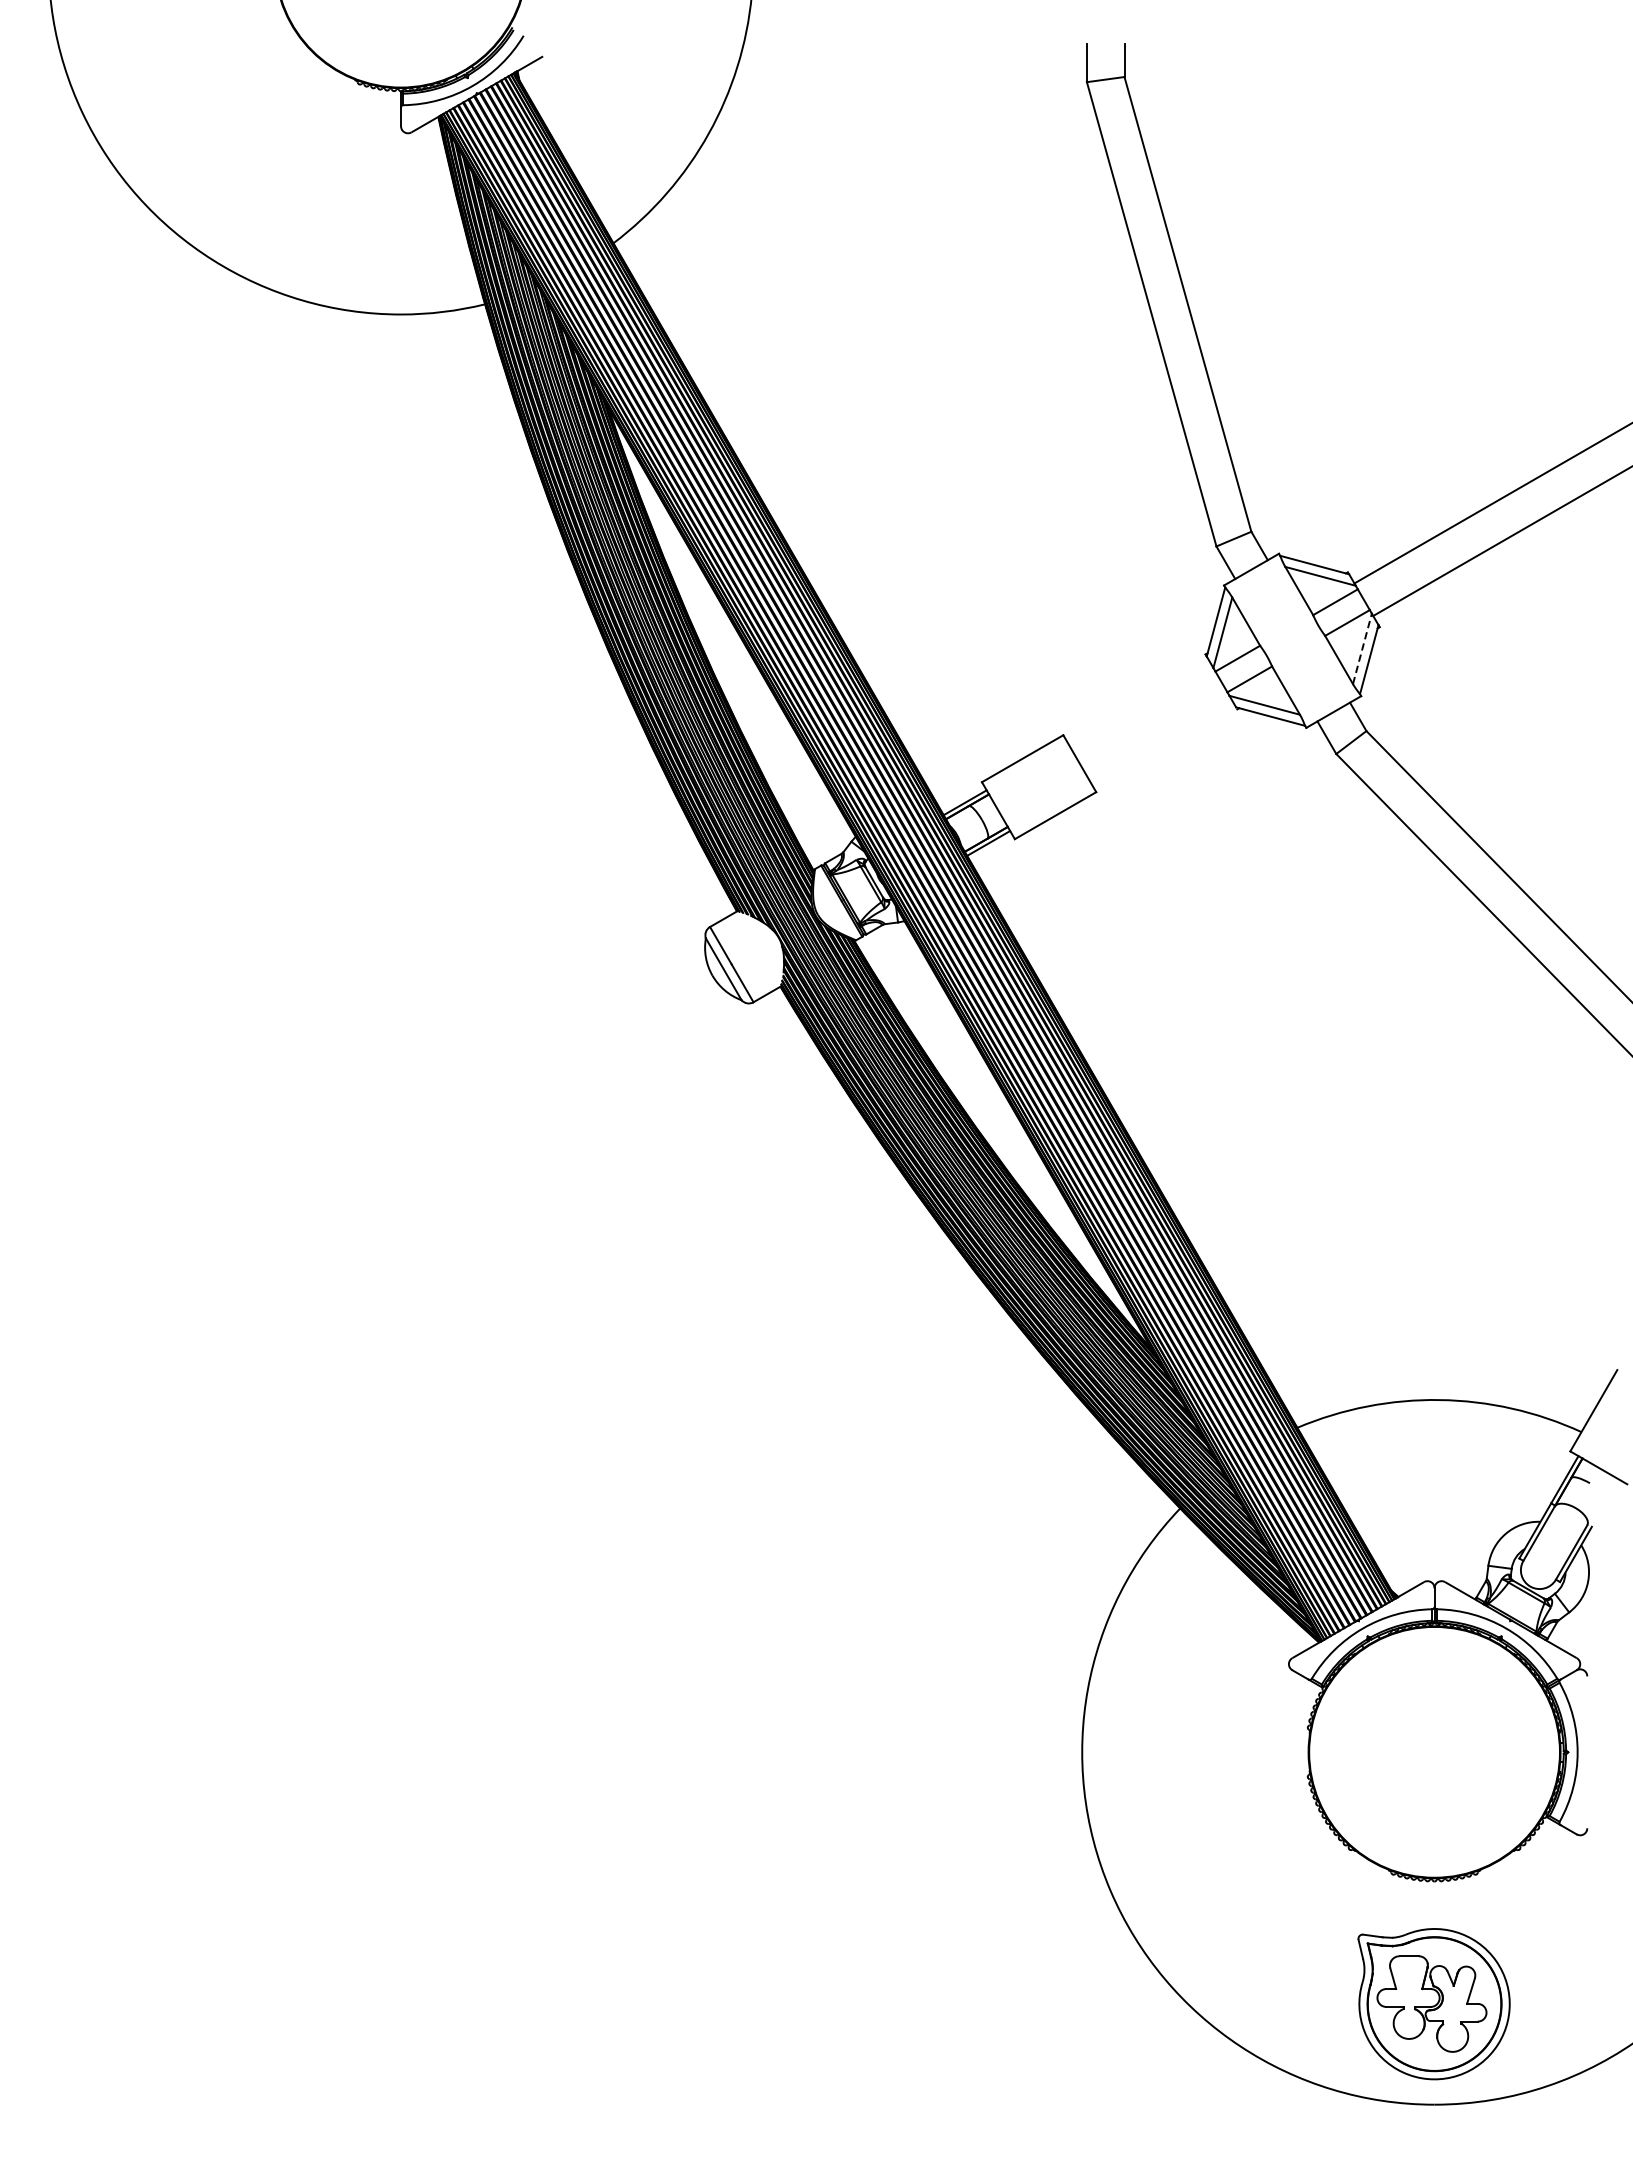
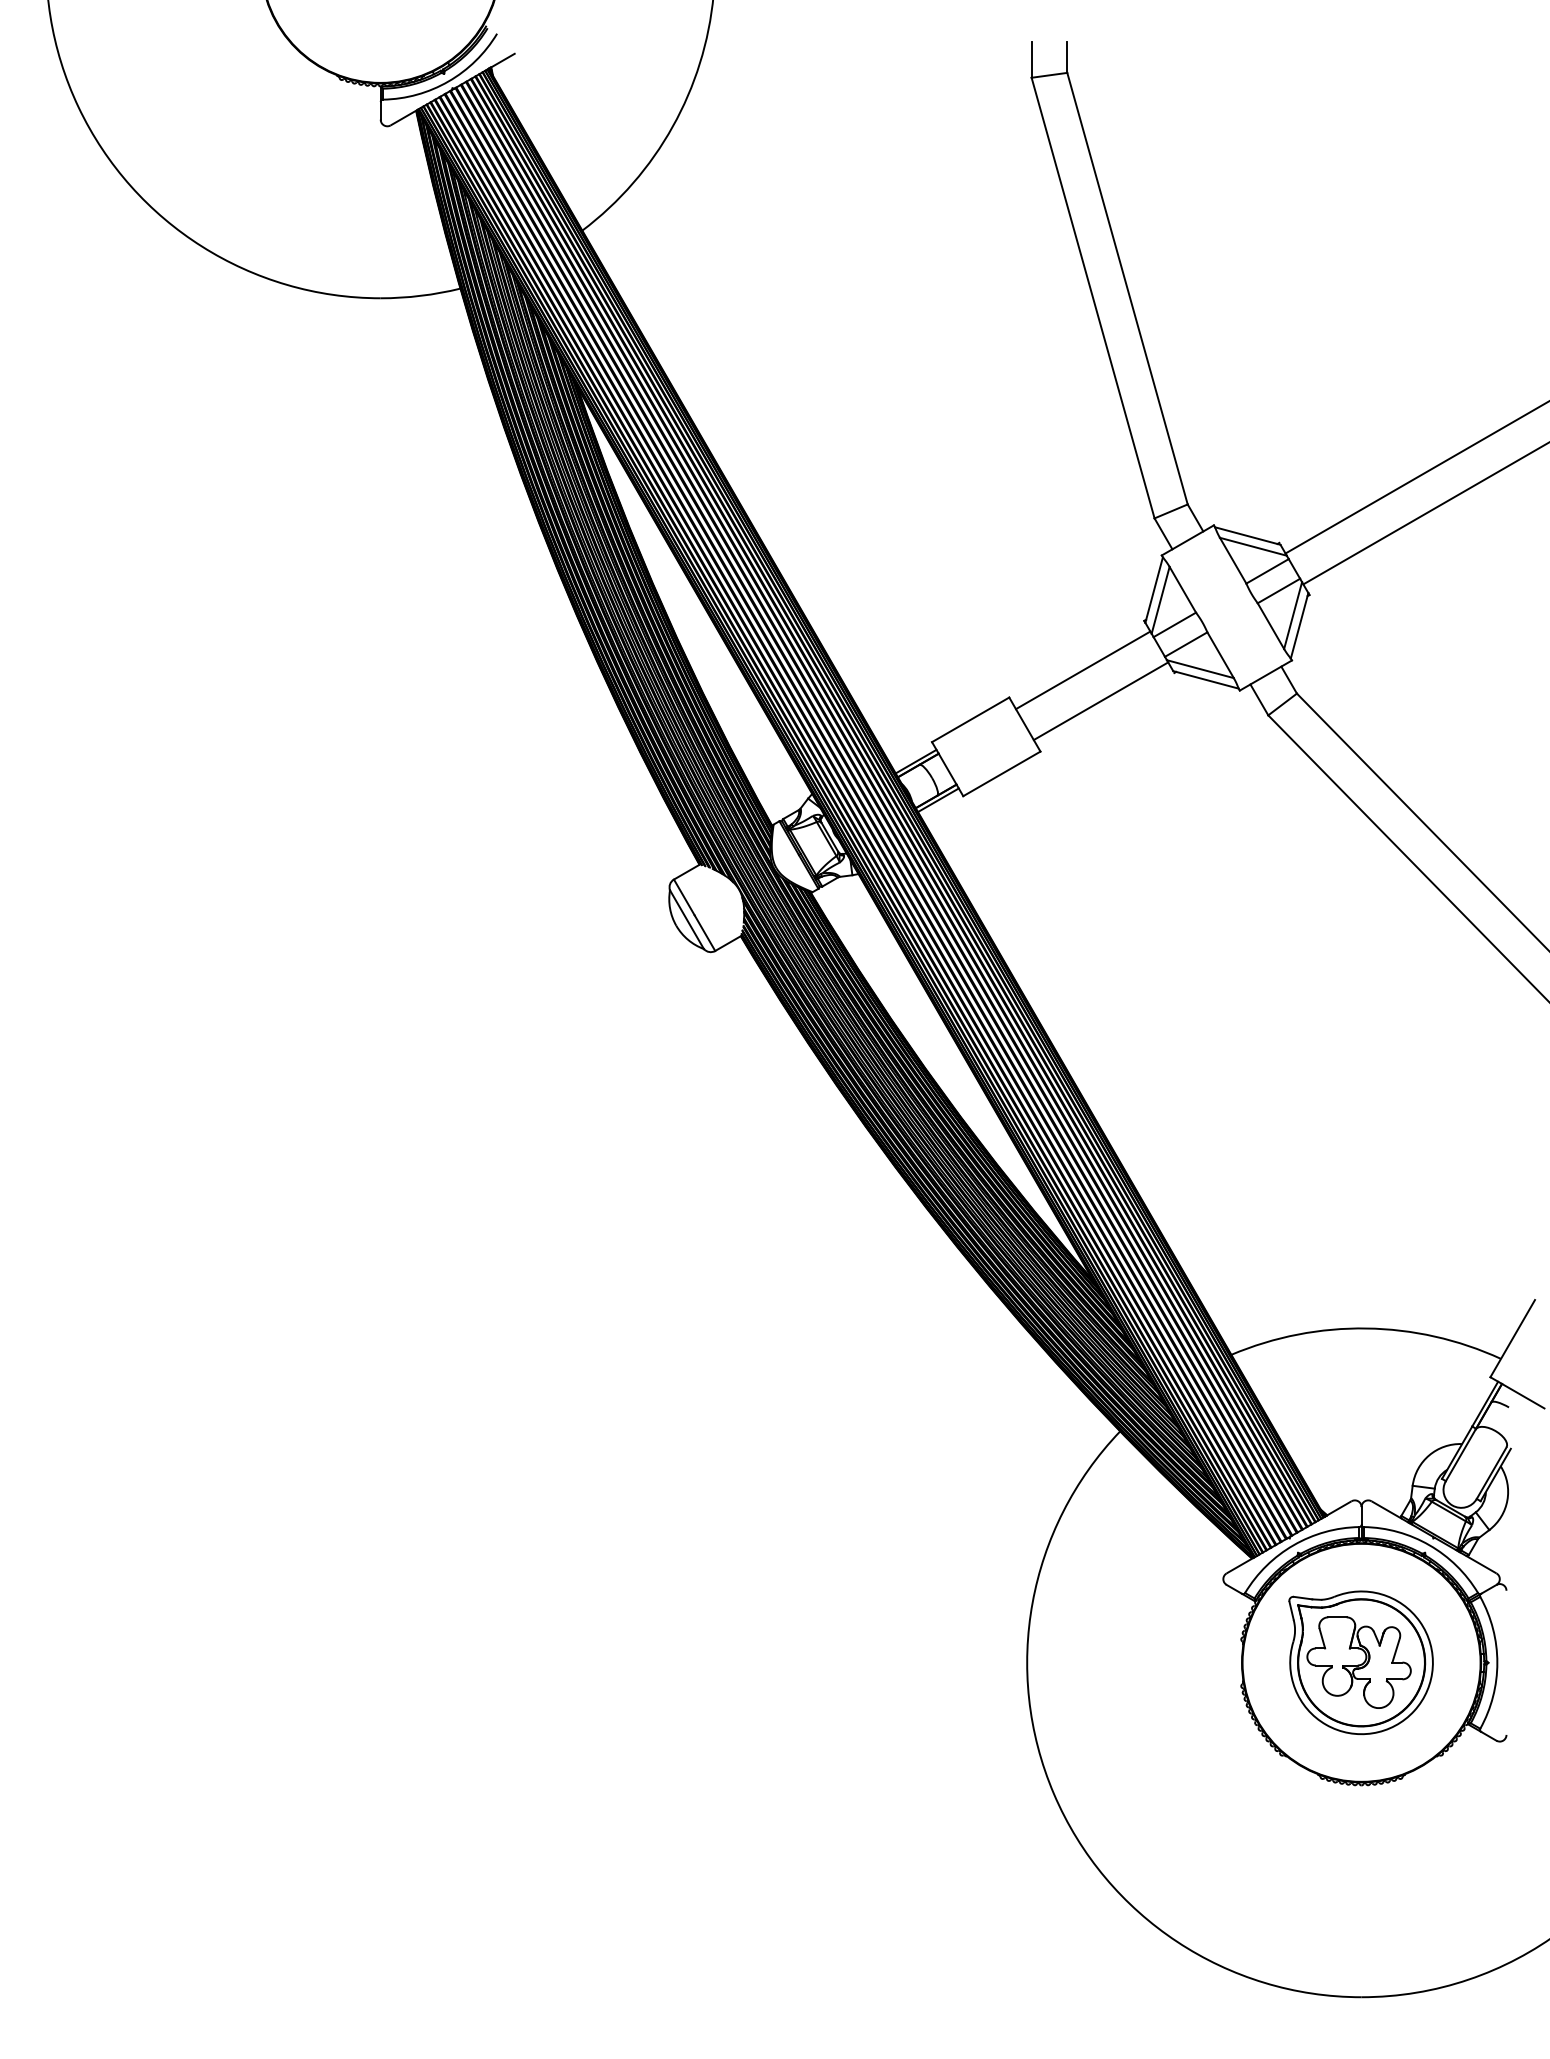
line: (1362, 648) -> (1293, 615), dashed -> solid
line: (1140, 706) -> (1082, 670), added
line: (1159, 739) -> (1100, 701), added
part: (1433, 2003) -> (1360, 1662), moved

